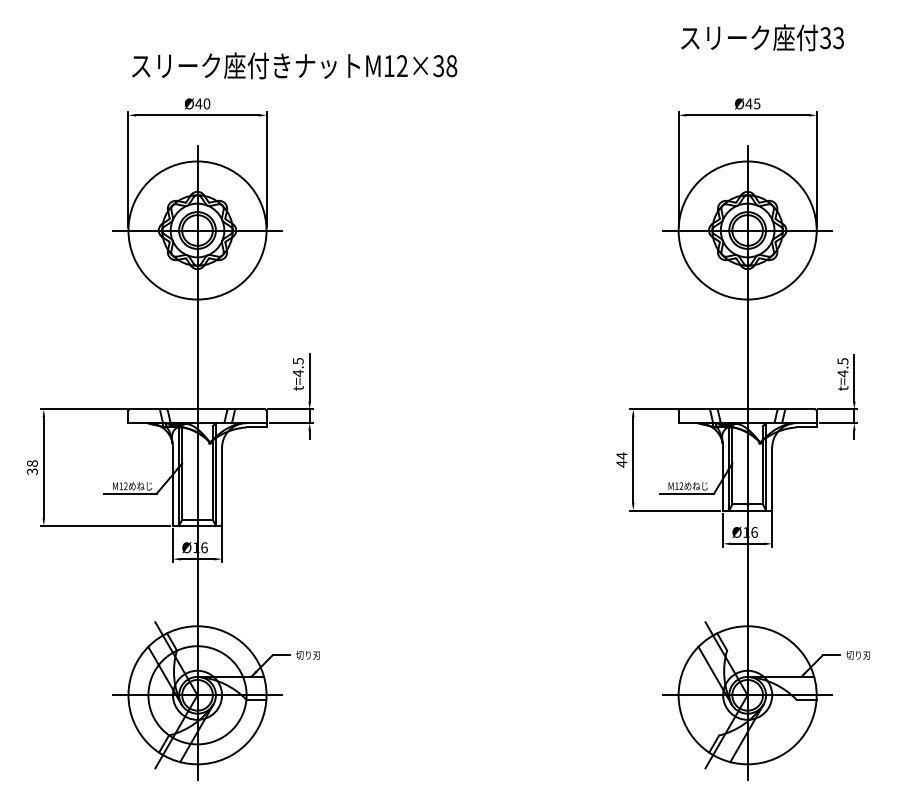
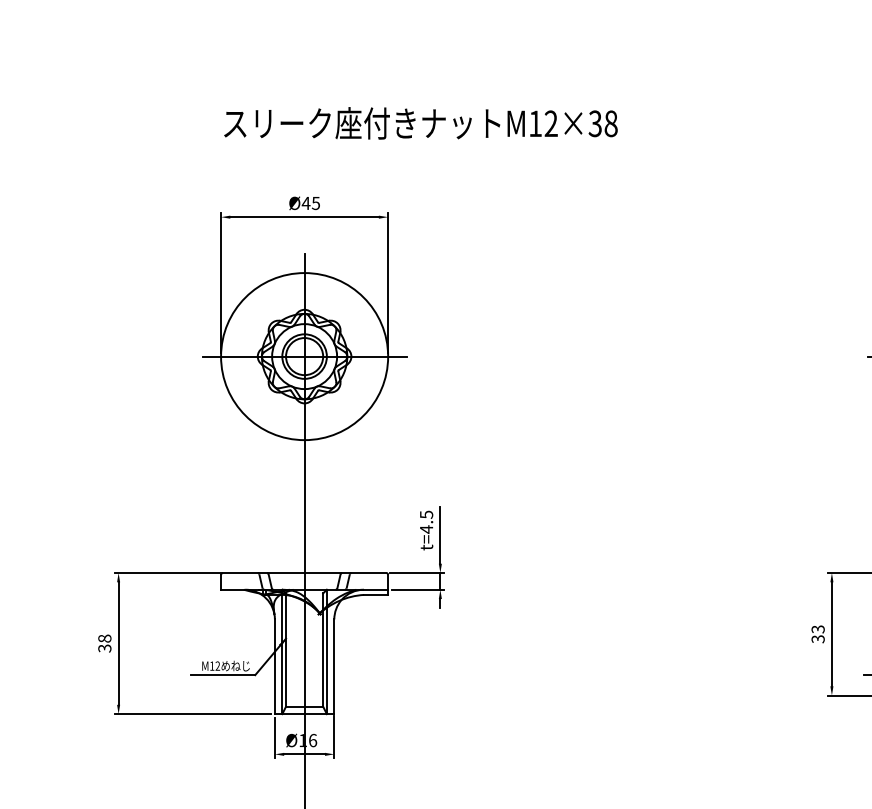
text: (294, 65) -> (420, 123), moved
text: (206, 103) -> (315, 202), Ø40 -> Ø45
text: (621, 459) -> (817, 633), 44 -> 33

